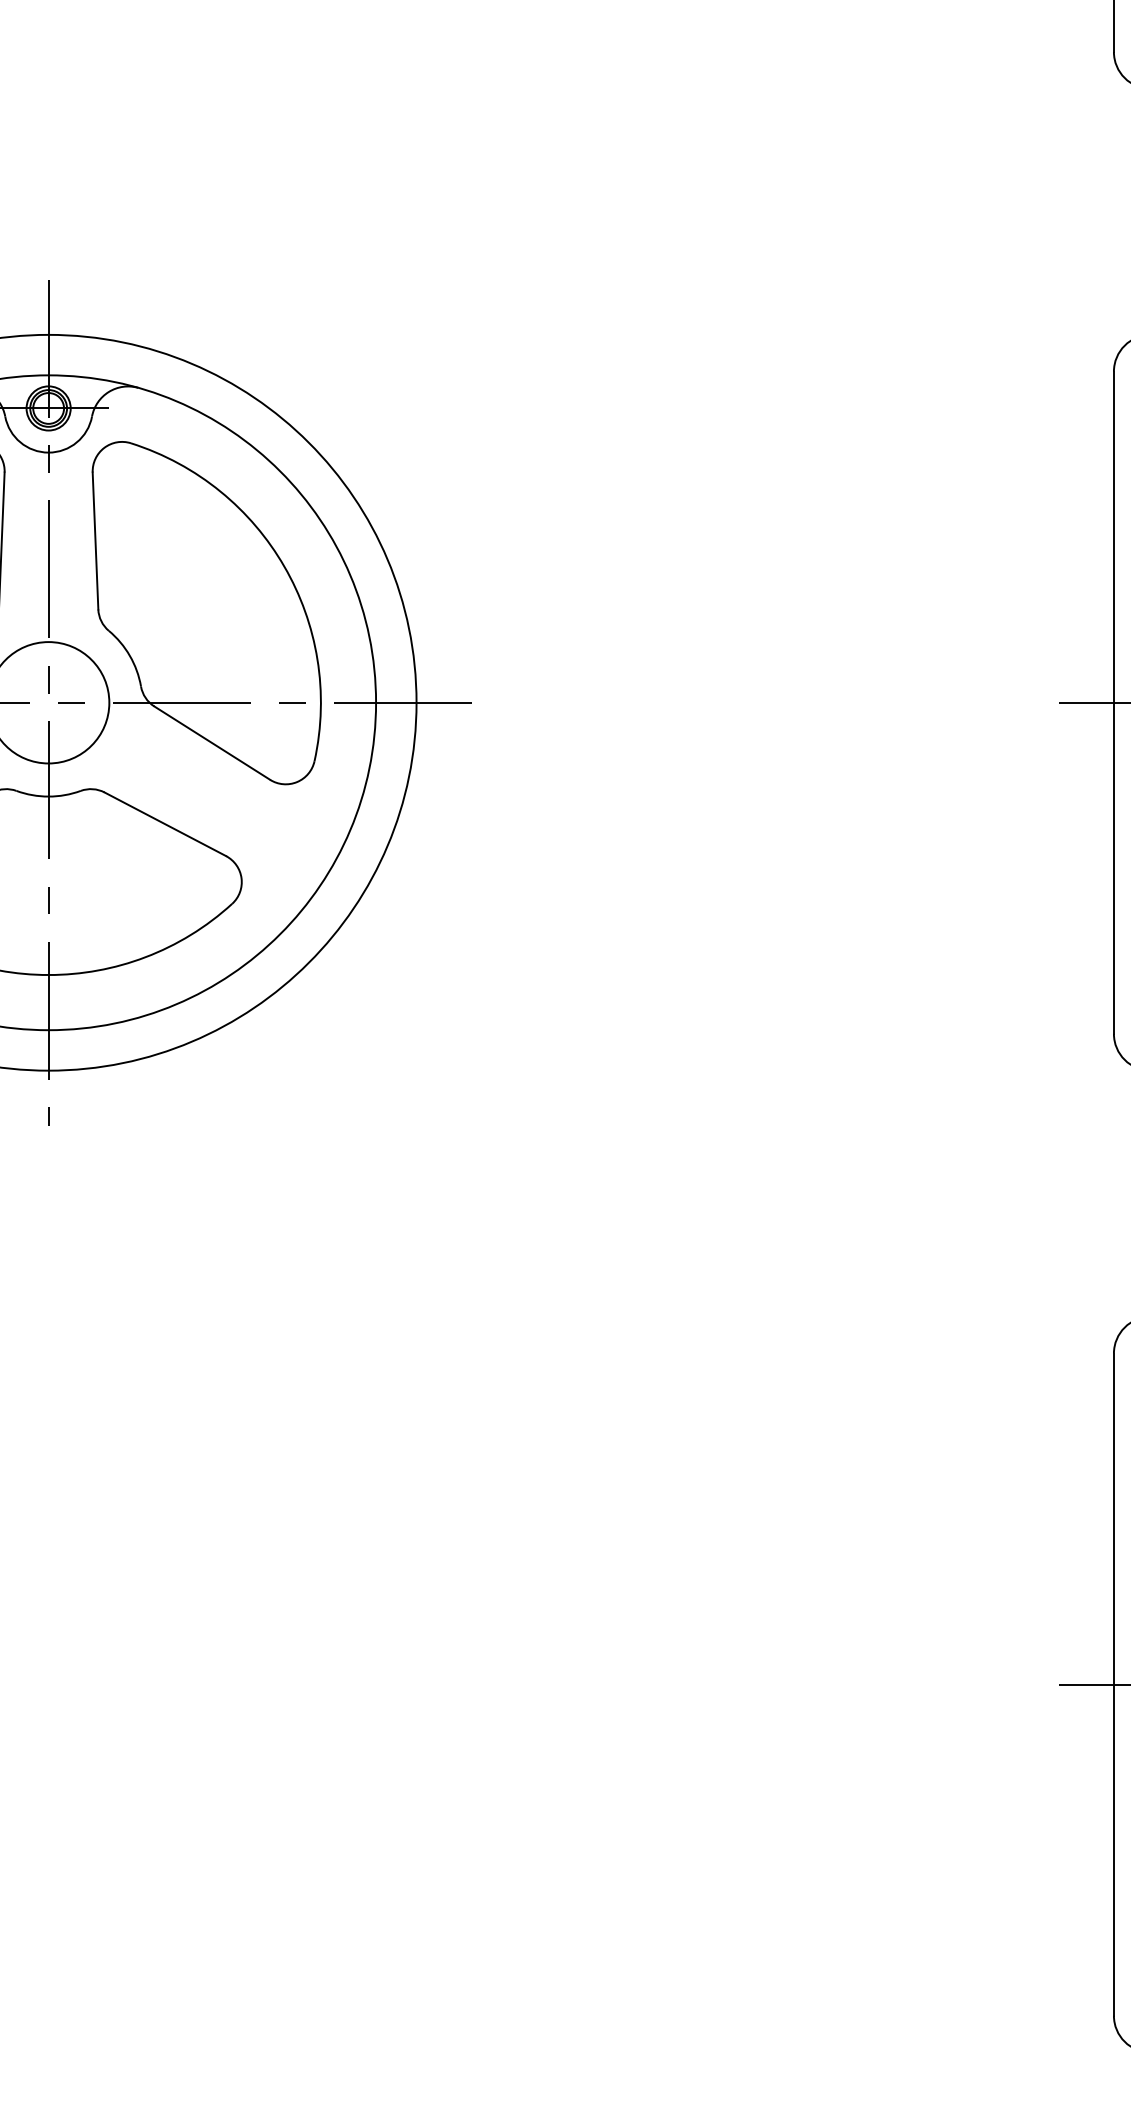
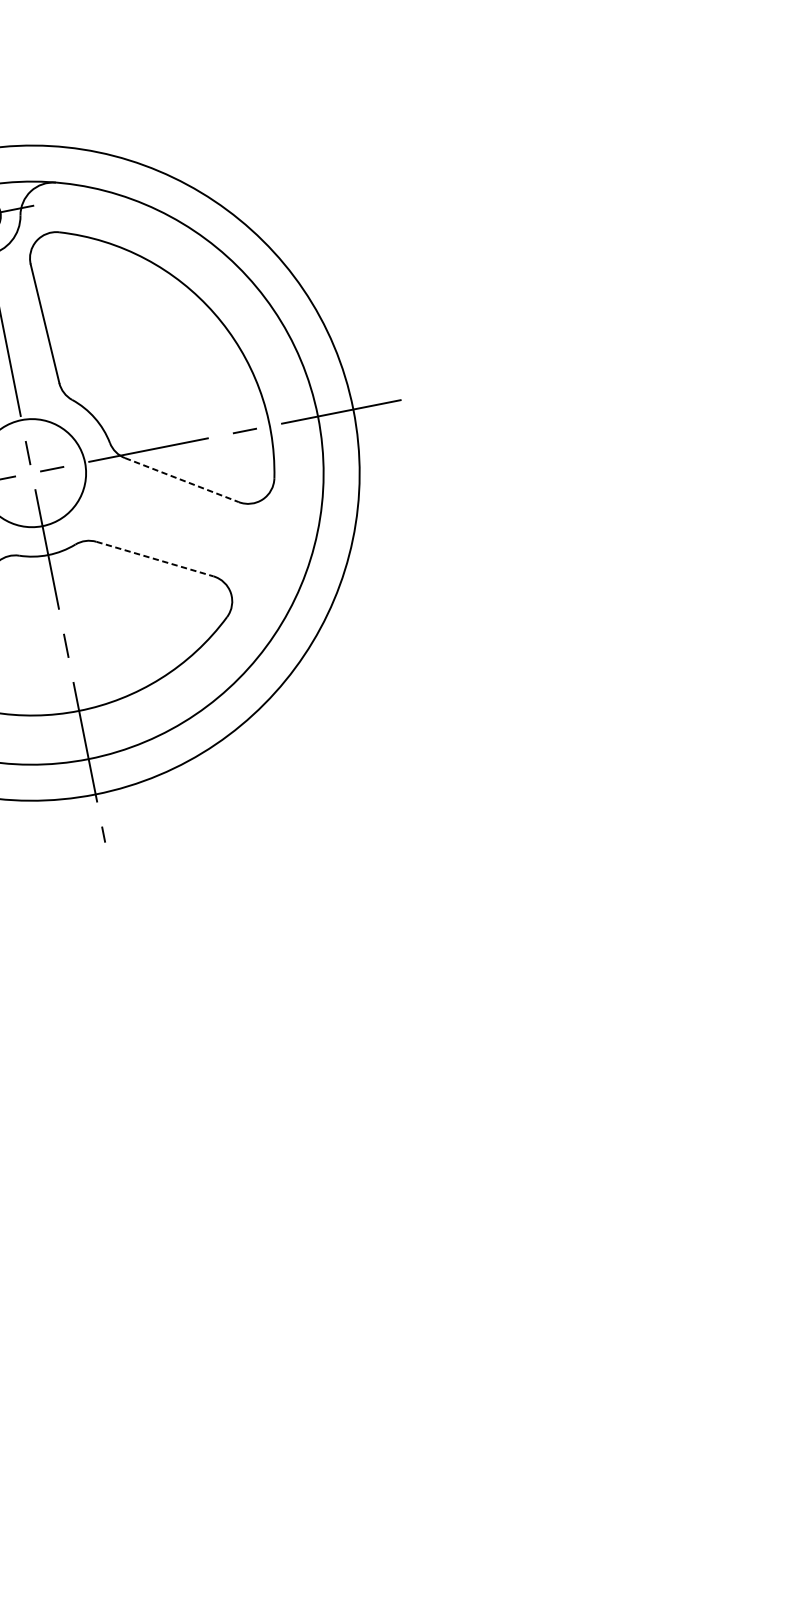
line: (212, 743) -> (182, 480), solid -> dashed
line: (165, 824) -> (155, 559), solid -> dashed

